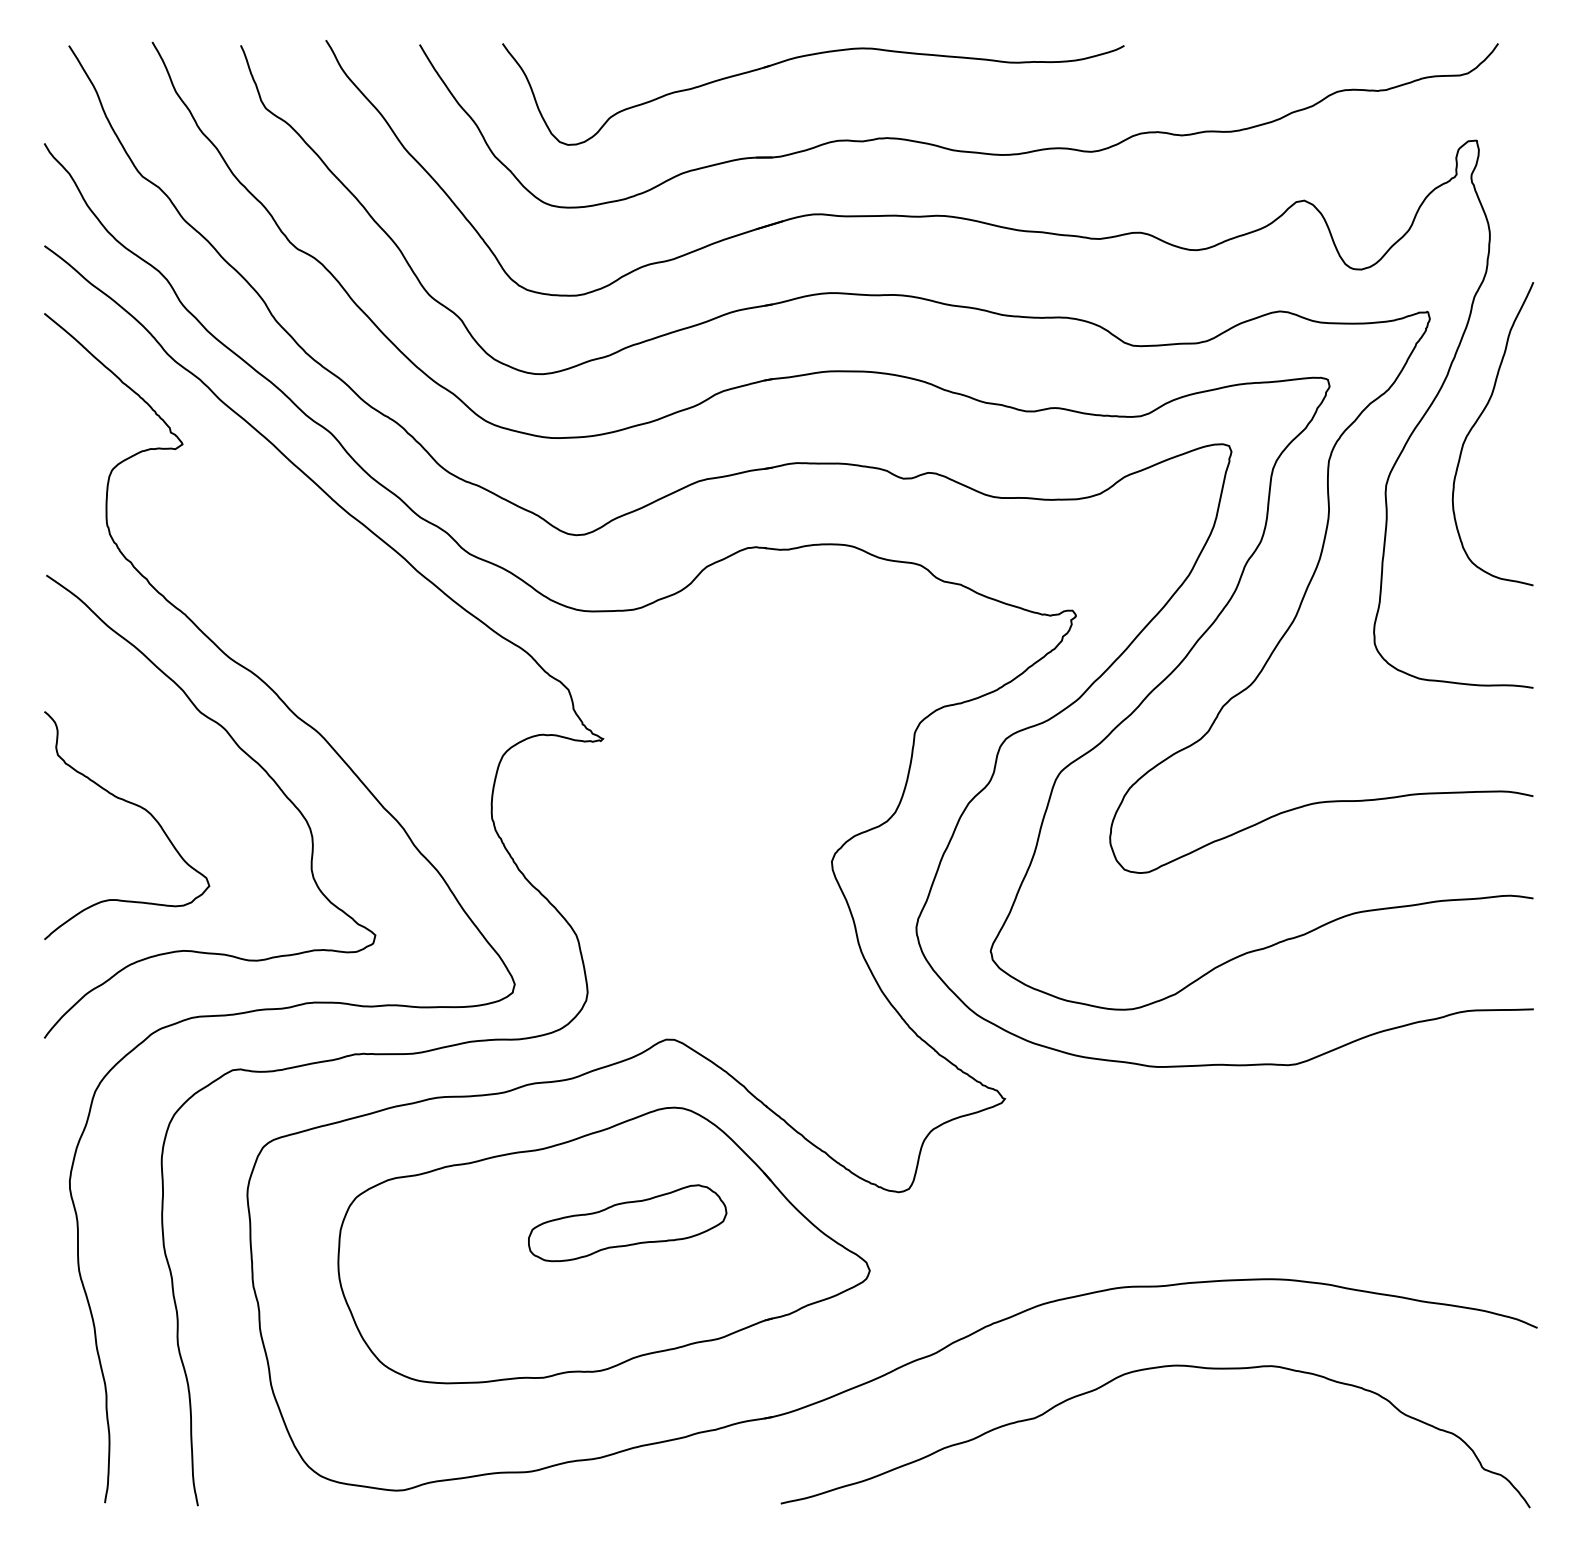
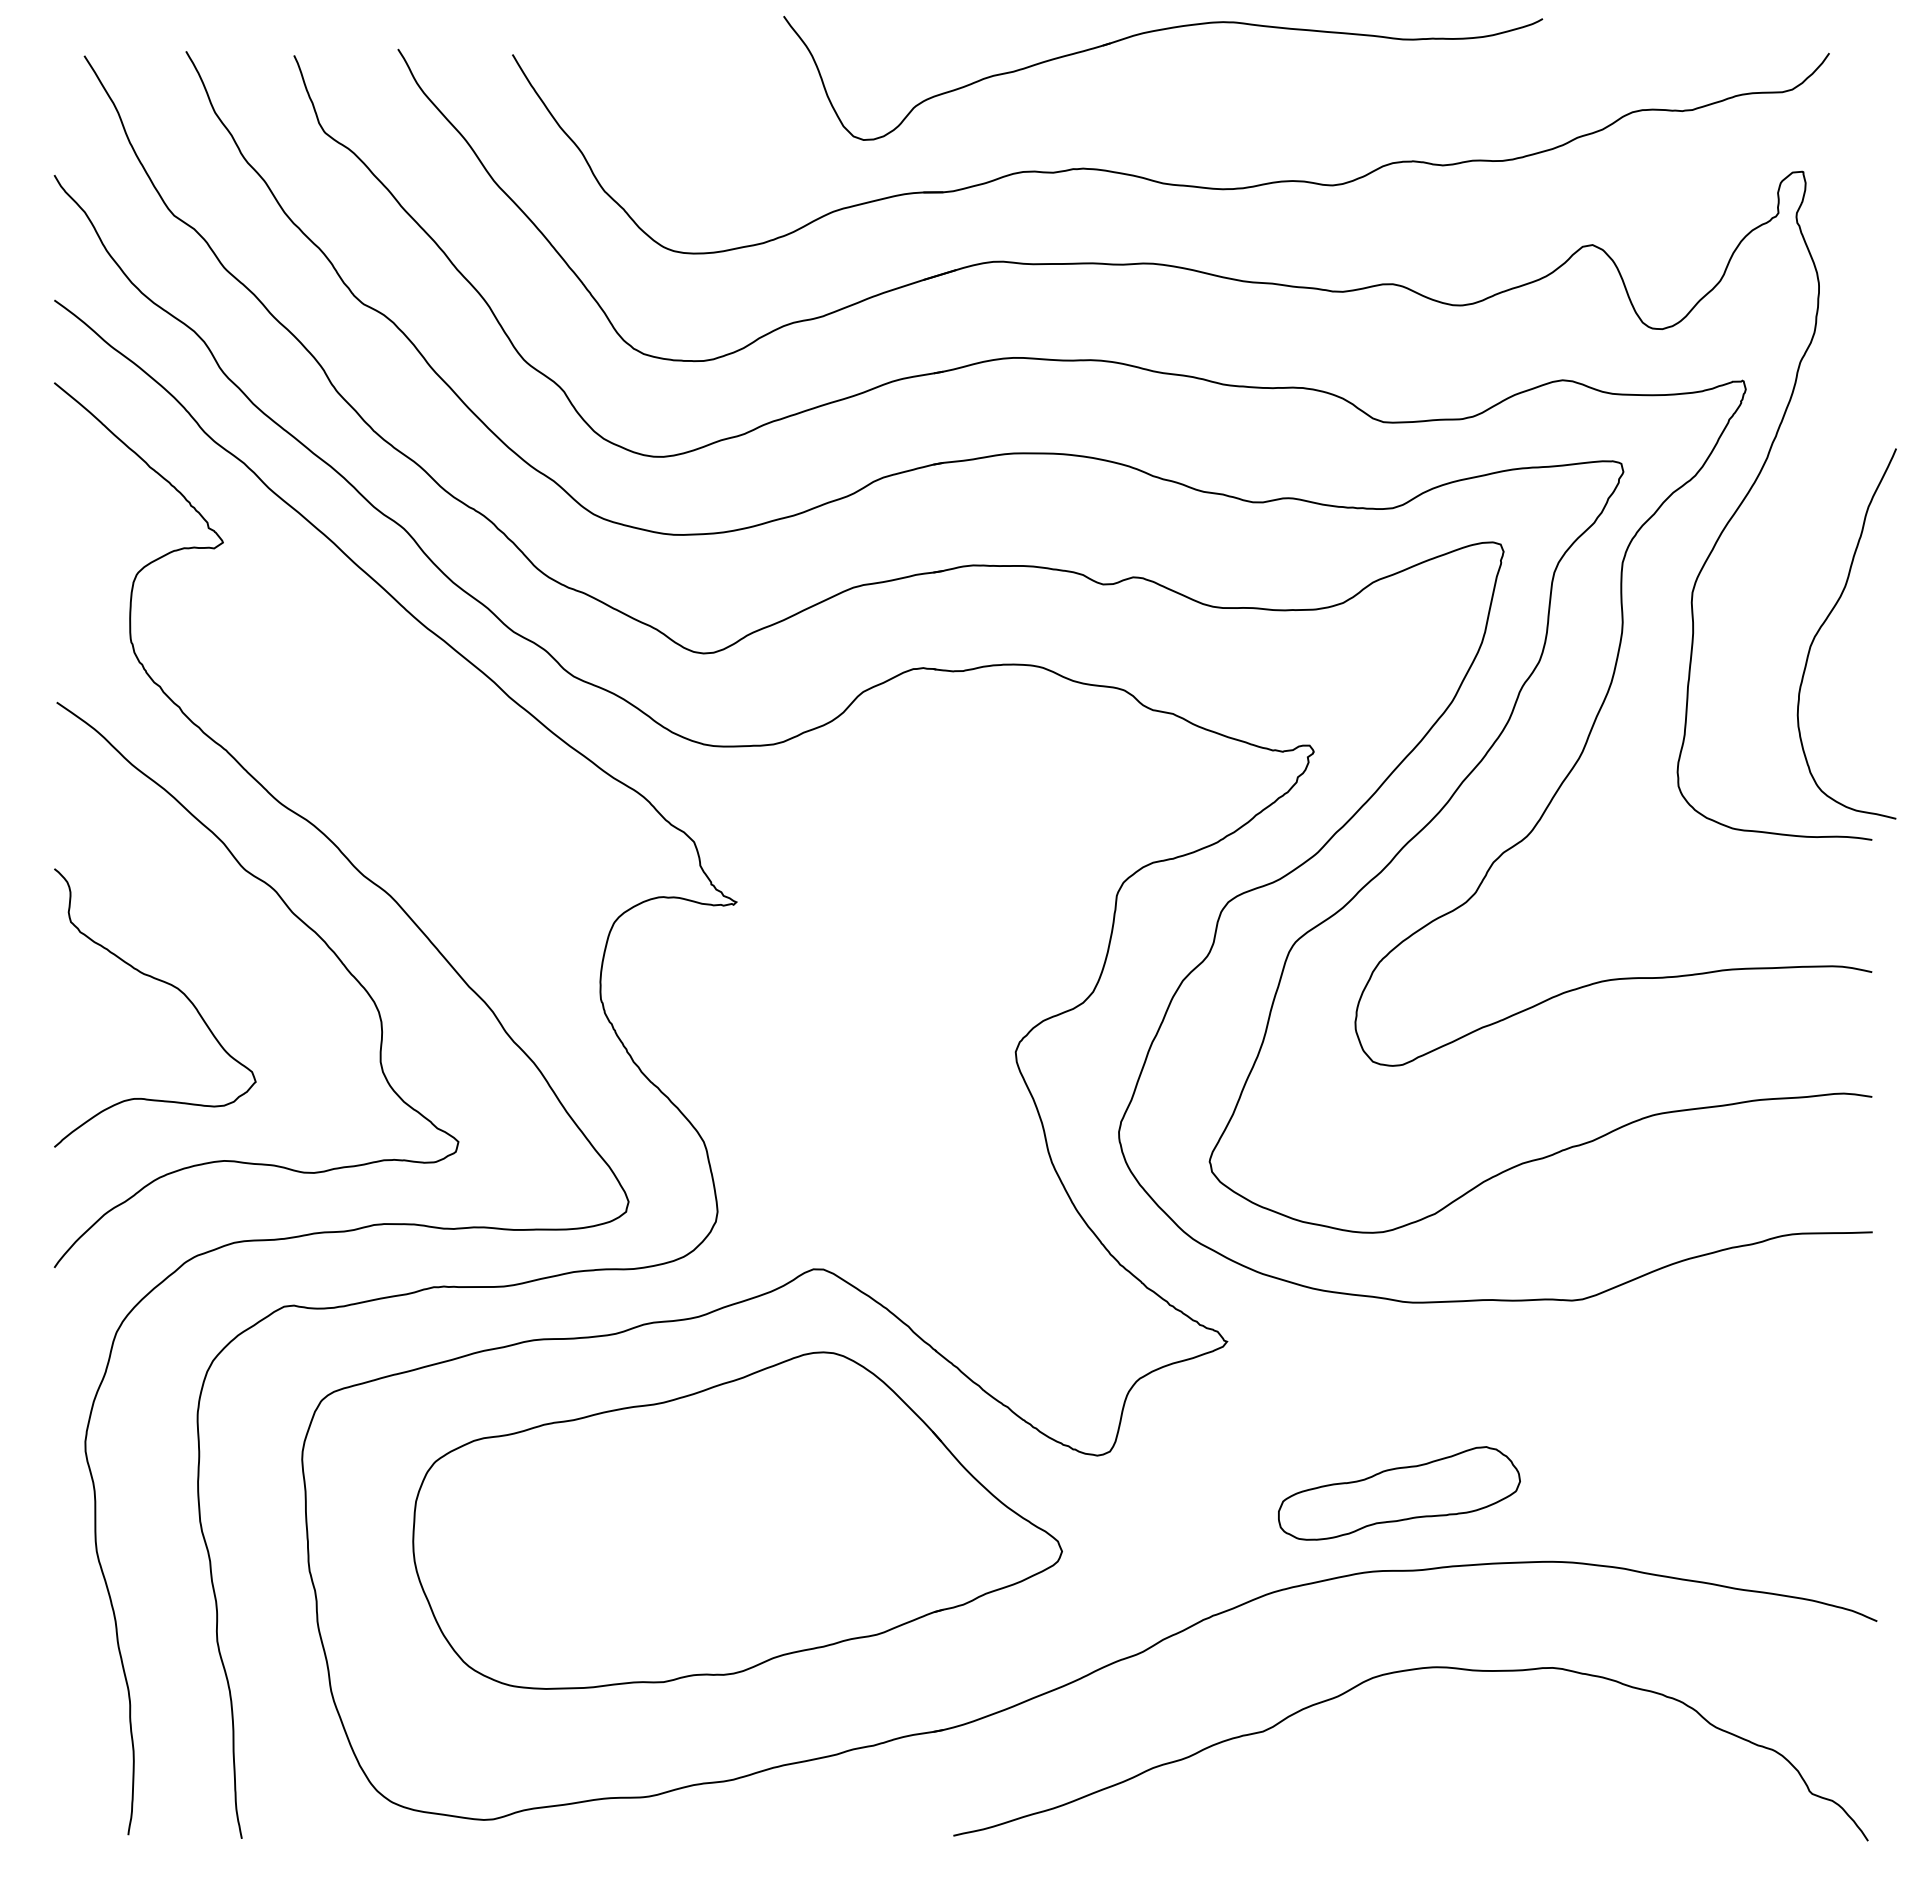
part: (809, 56) -> (1158, 31), moved
curve: (1477, 422) -> (1827, 619), moved
part: (627, 1223) -> (1399, 1493), moved

